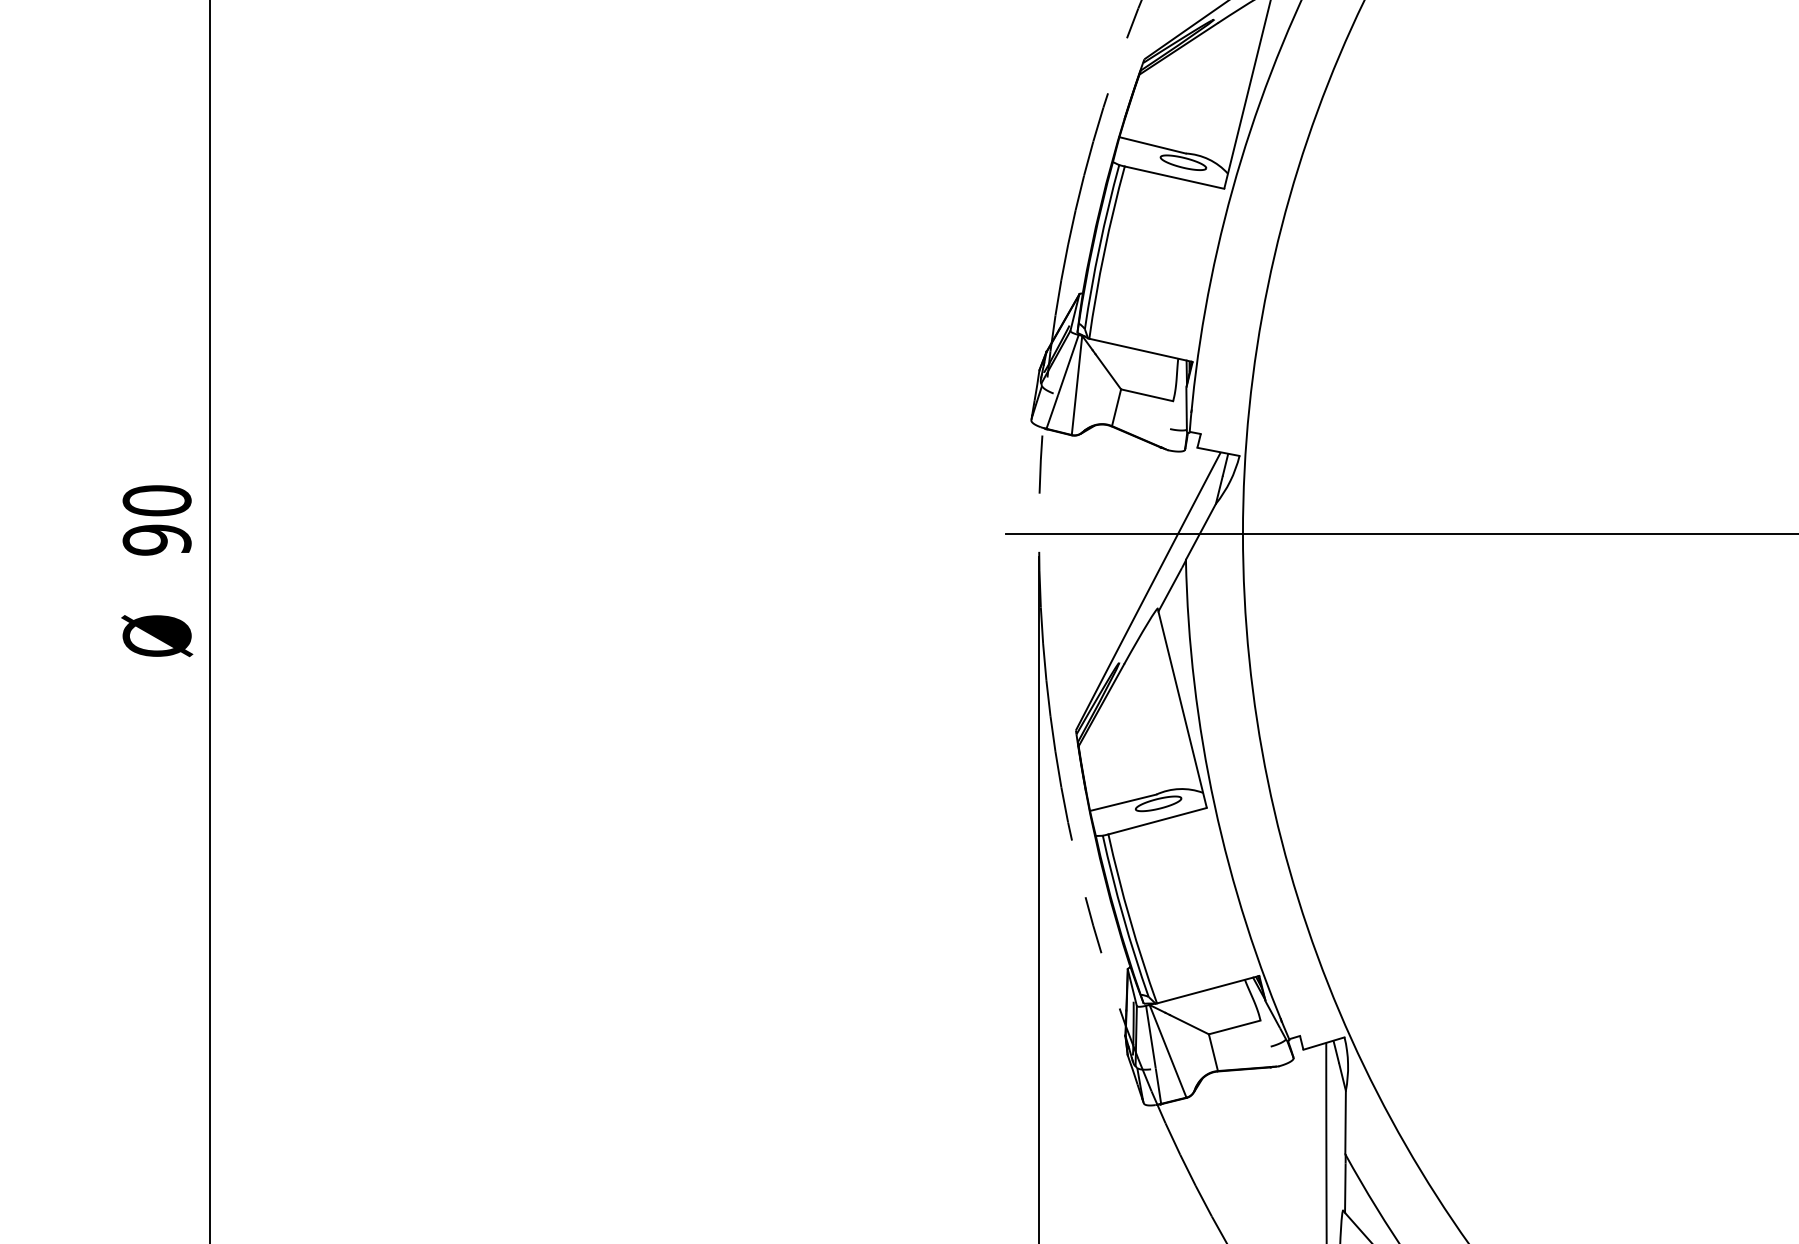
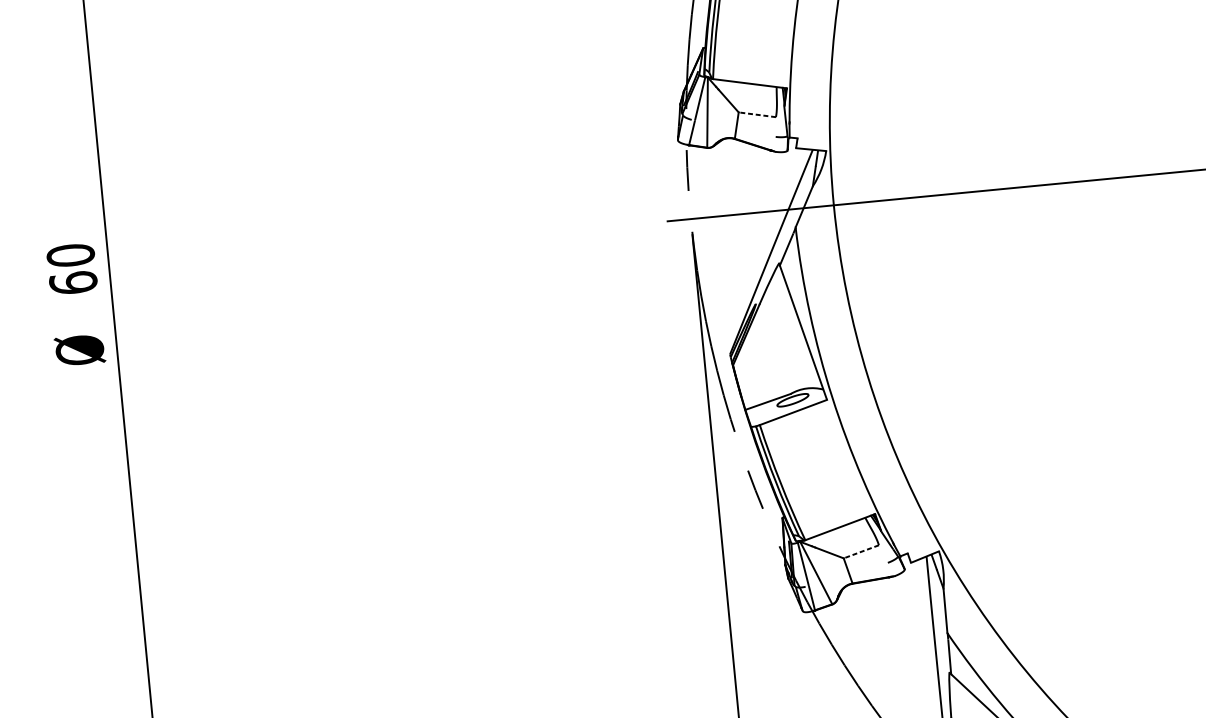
line: (1147, 395) -> (757, 114), solid -> dashed
text: (156, 539) -> (72, 282), 90 -> 60
line: (1234, 1027) -> (861, 551), solid -> dashed

